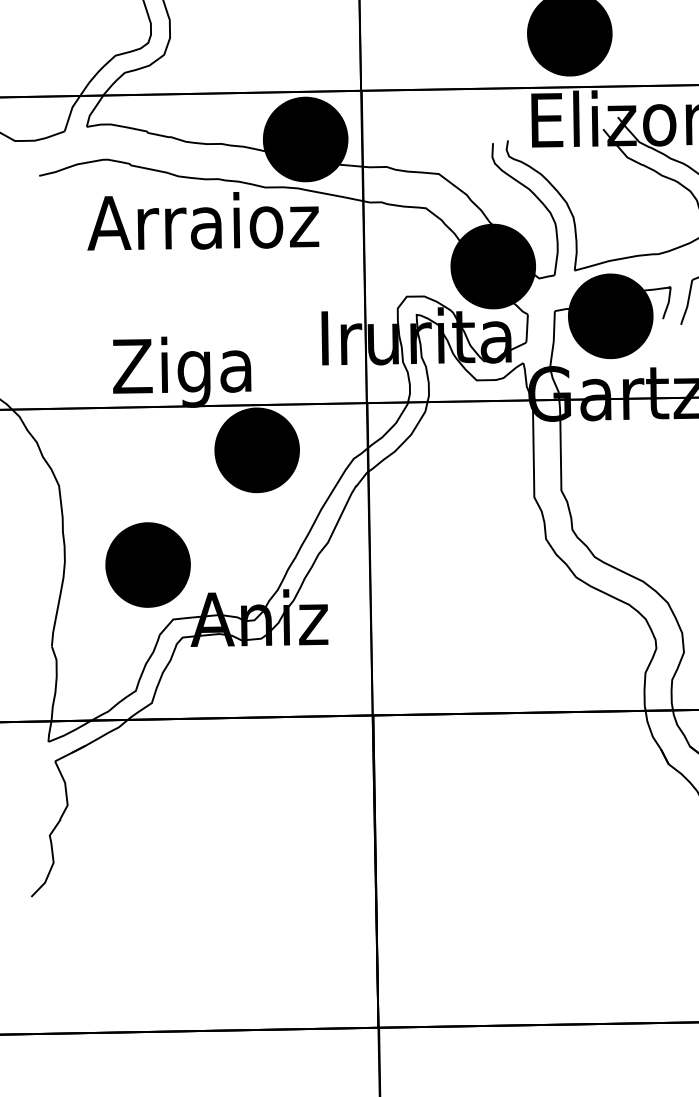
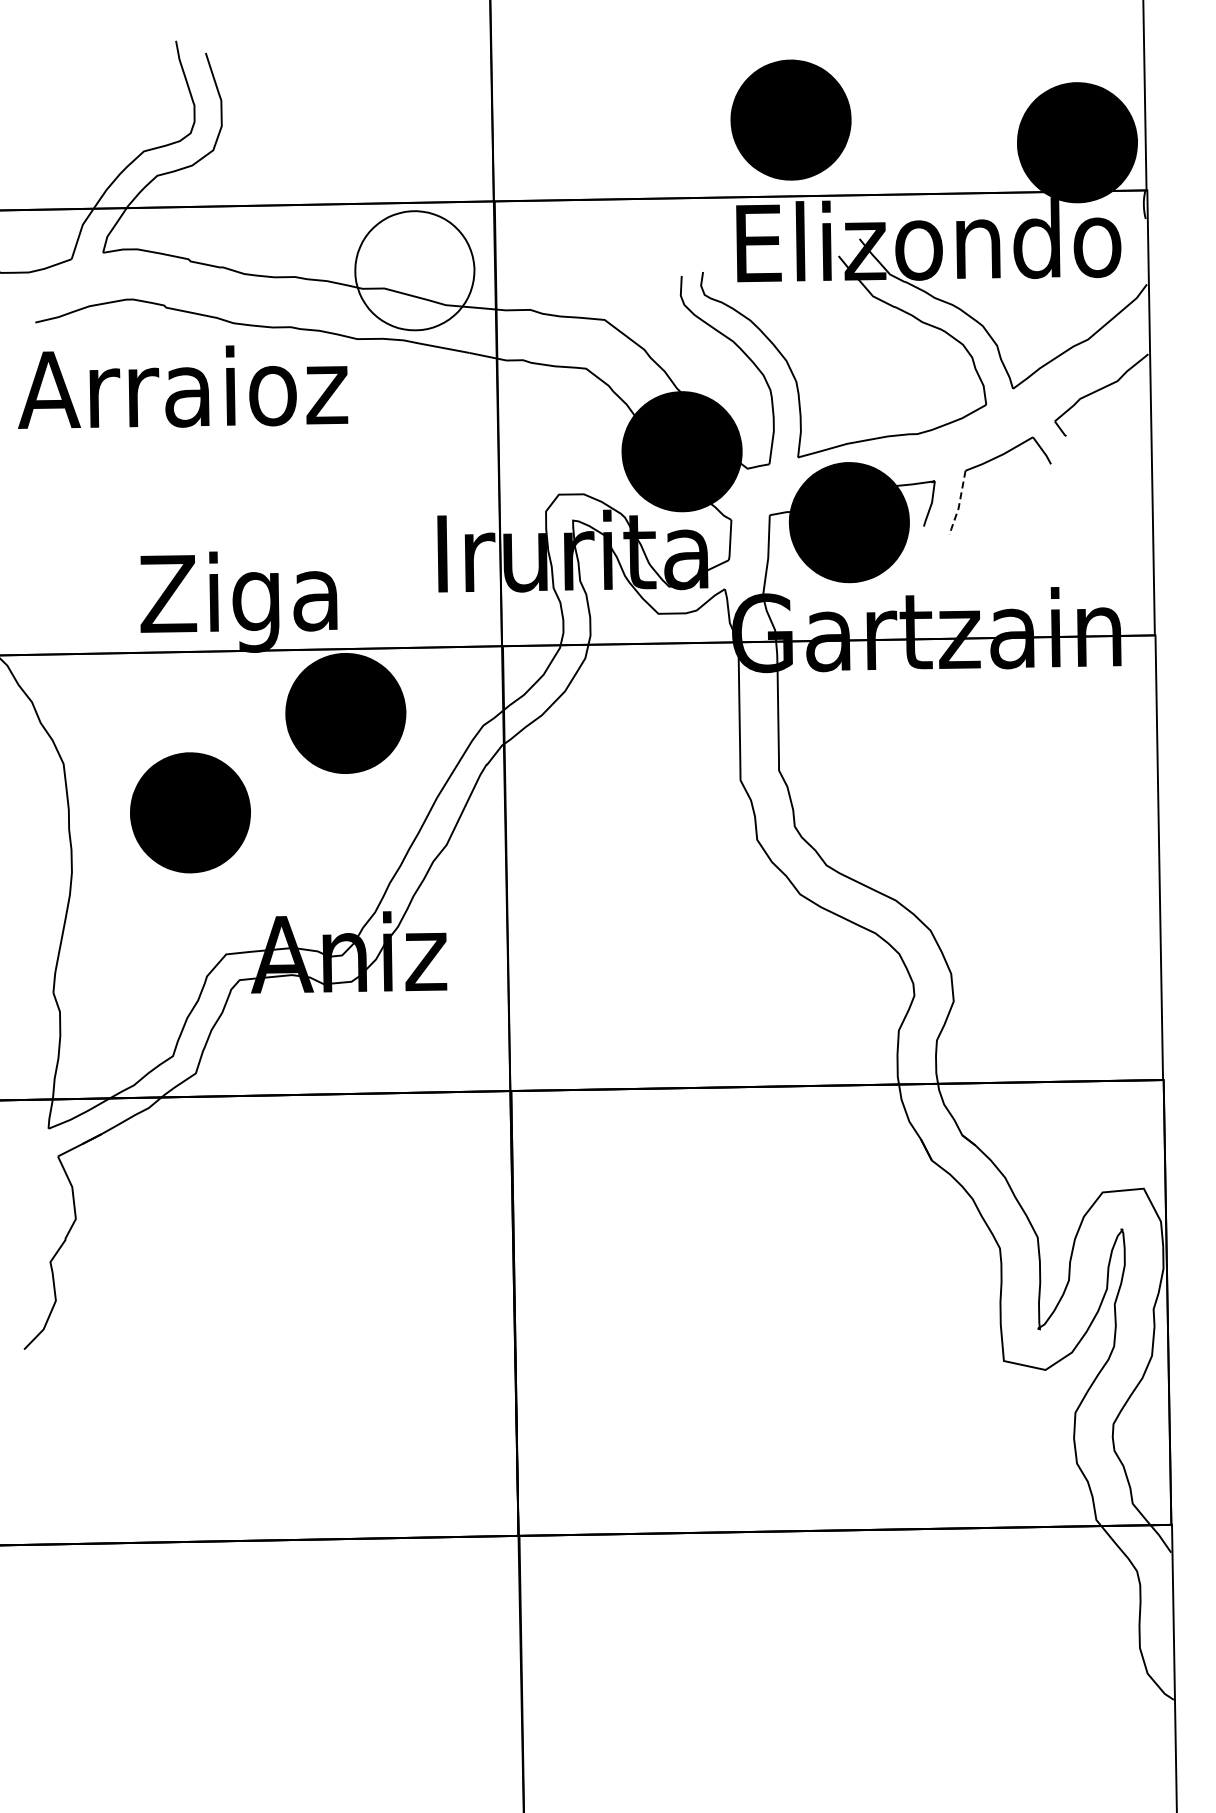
fill: (305, 139) -> (414, 270), removed
text: (203, 220) -> (183, 386), moved
line: (688, 304) -> (959, 505), solid -> dashed
part: (148, 564) -> (190, 812), moved

